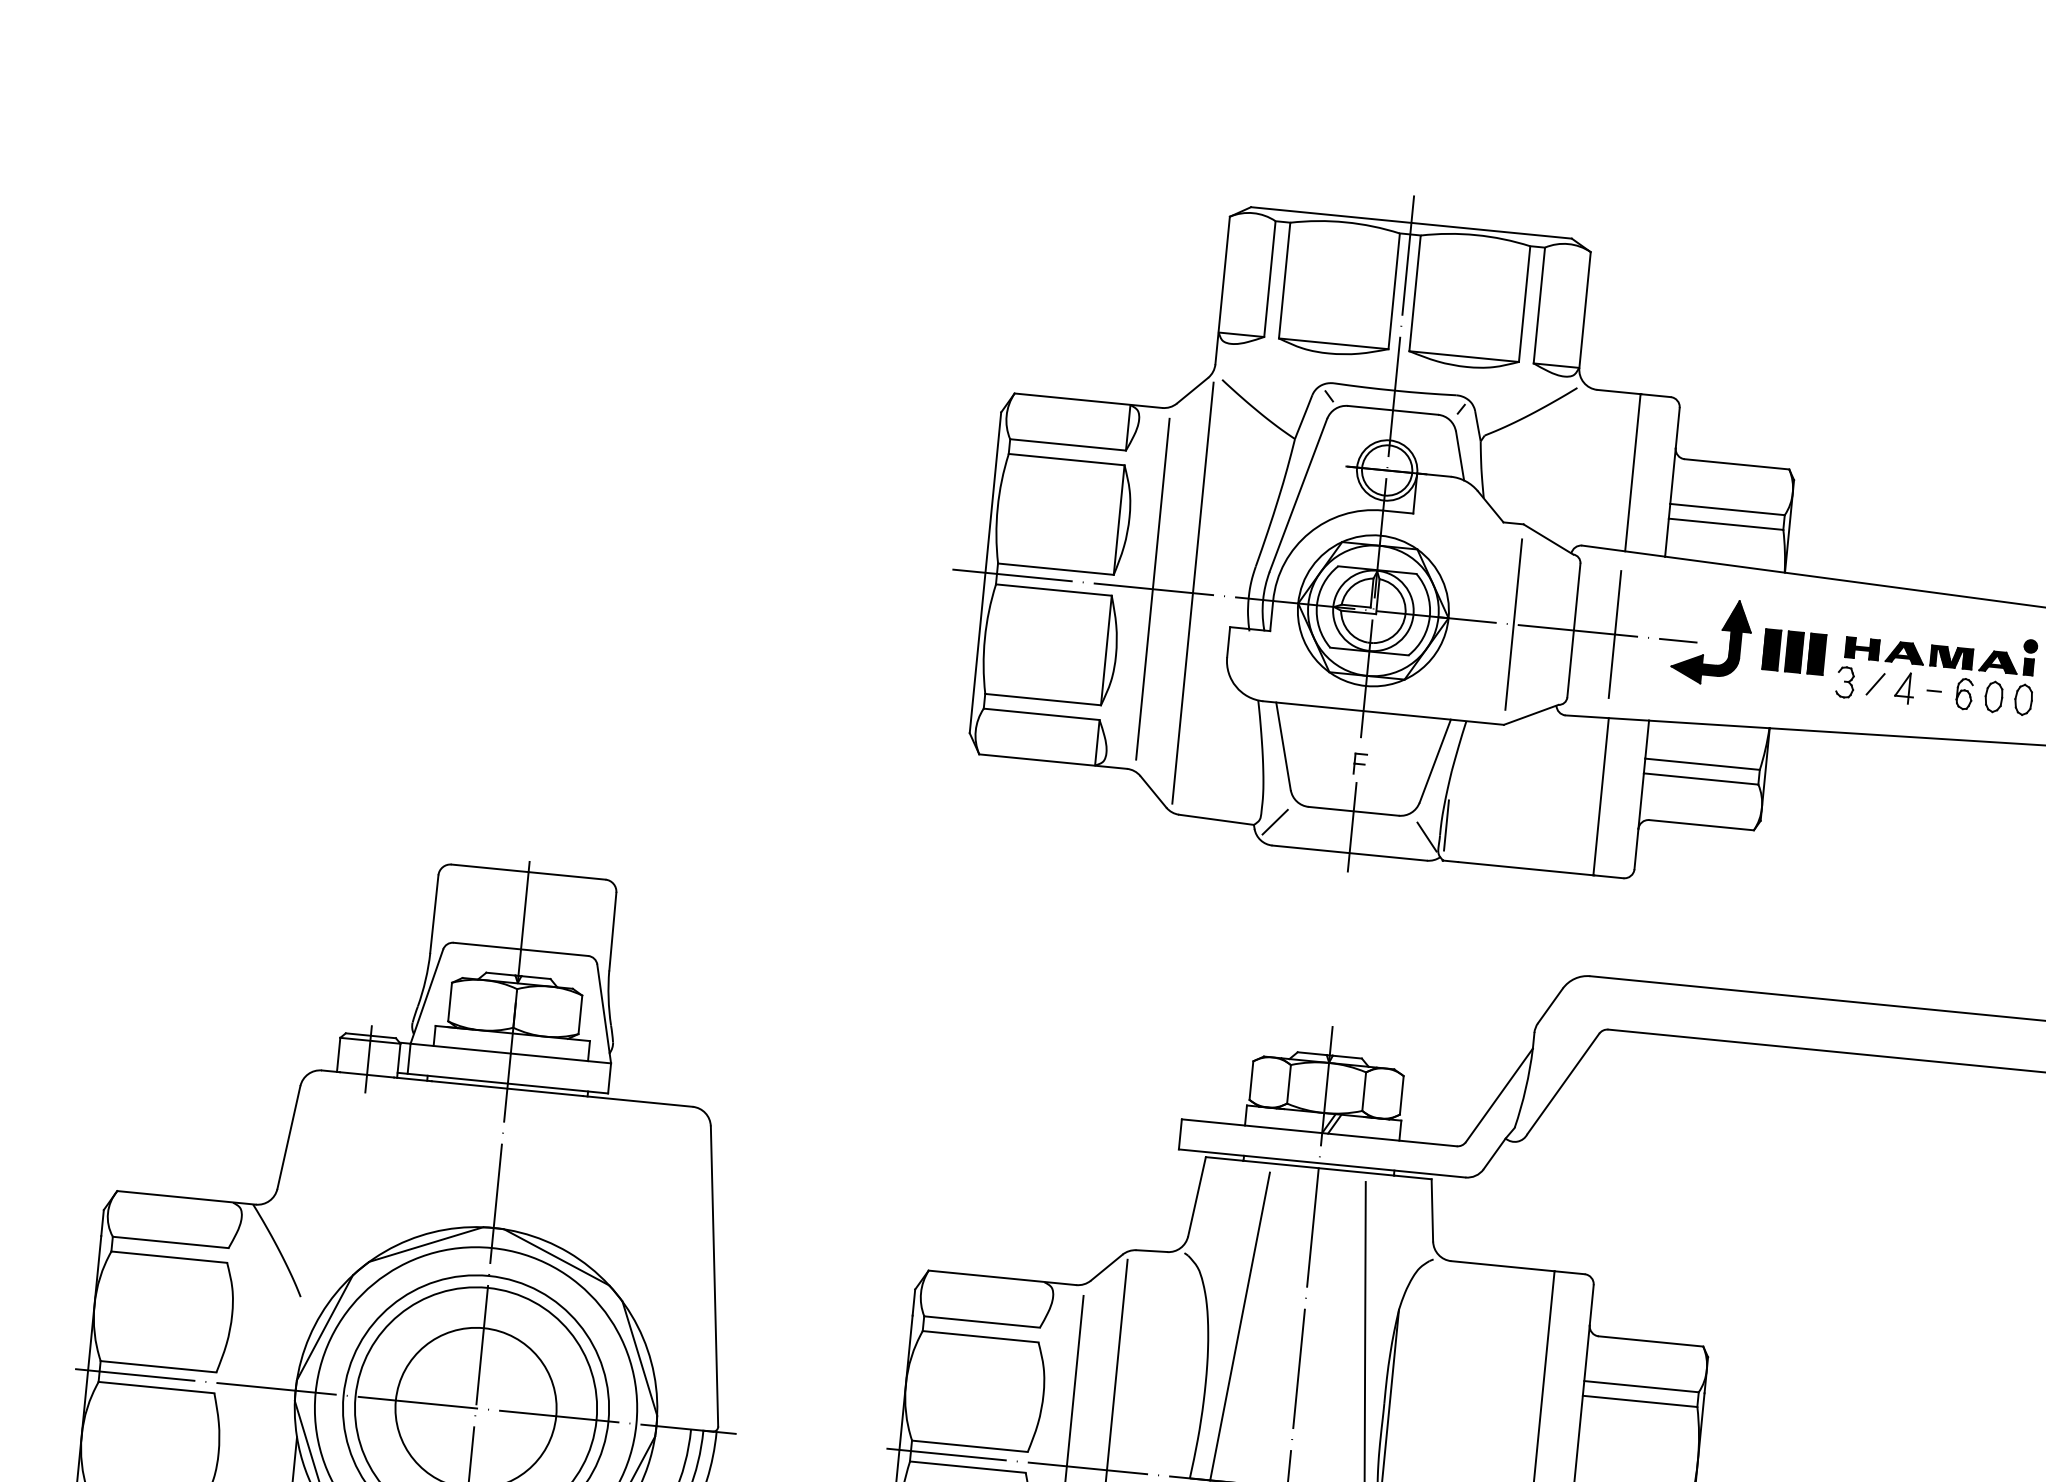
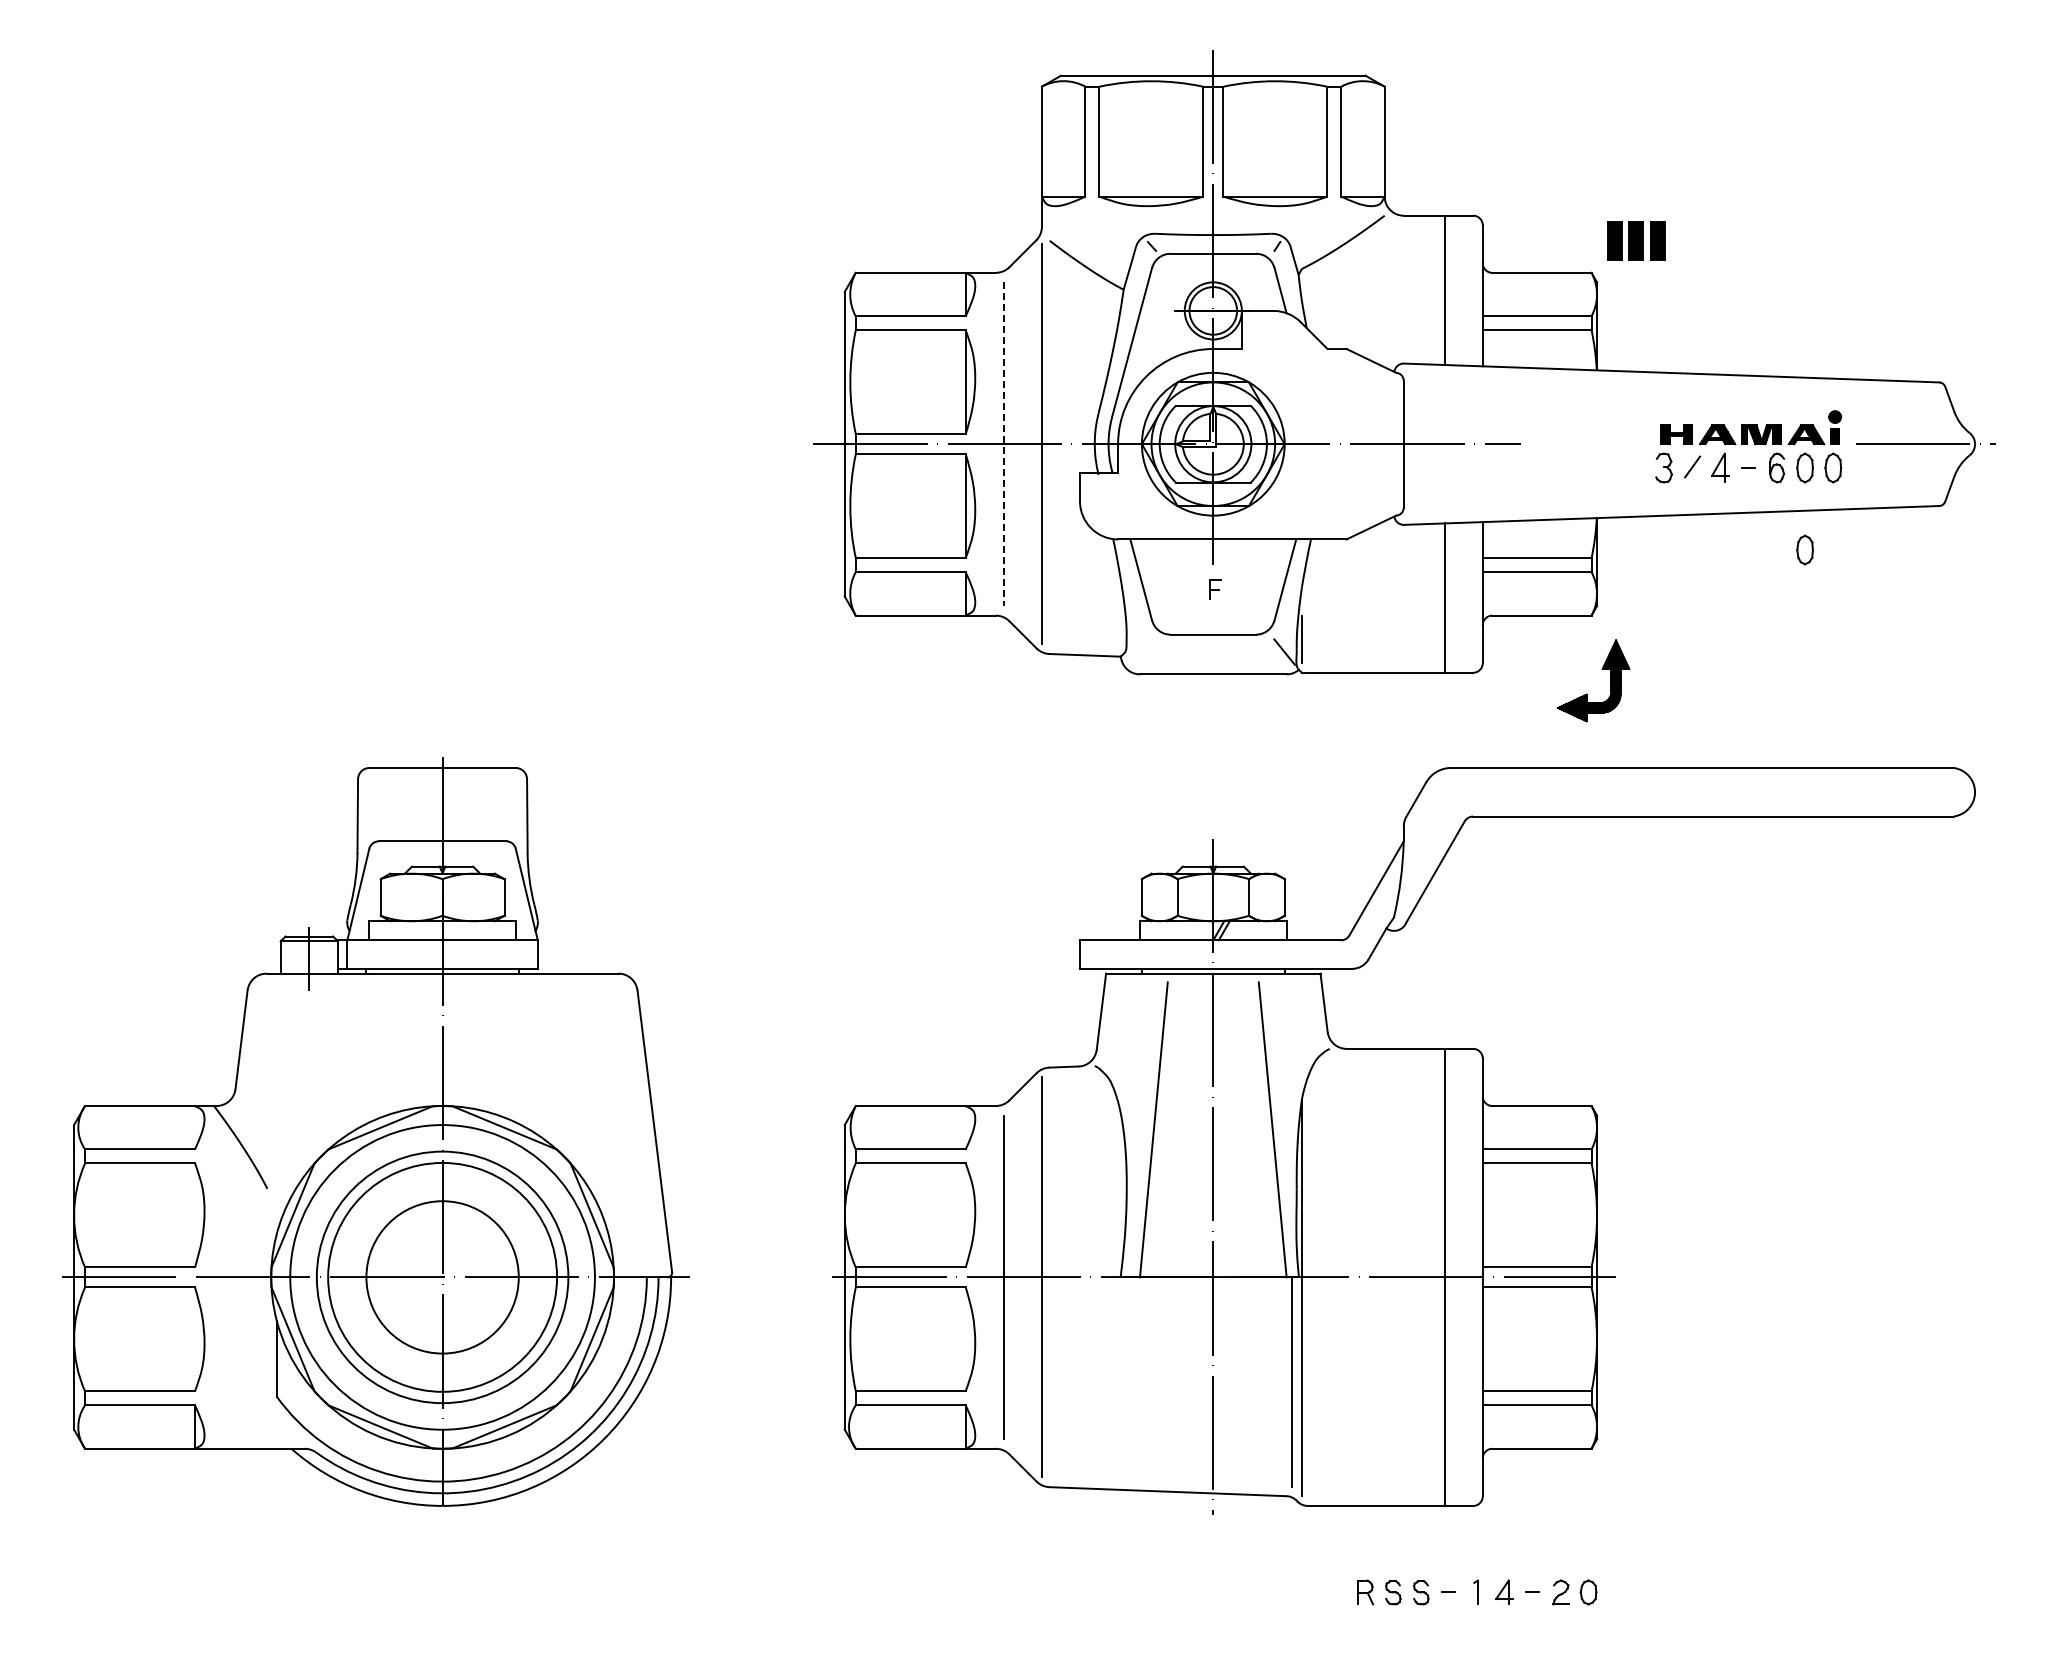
line: (1152, 589) -> (1003, 444), solid -> dashed
line: (1513, 624) -> (1346, 444), removed
part: (1721, 630) -> (1601, 669), moved
line: (1614, 633) -> (1442, 443), removed
part: (1794, 651) -> (1636, 240), moved
part: (1984, 782) -> (1804, 549), added
line: (1275, 821) -> (1140, 651), removed
line: (1352, 826) -> (1213, 649), removed

